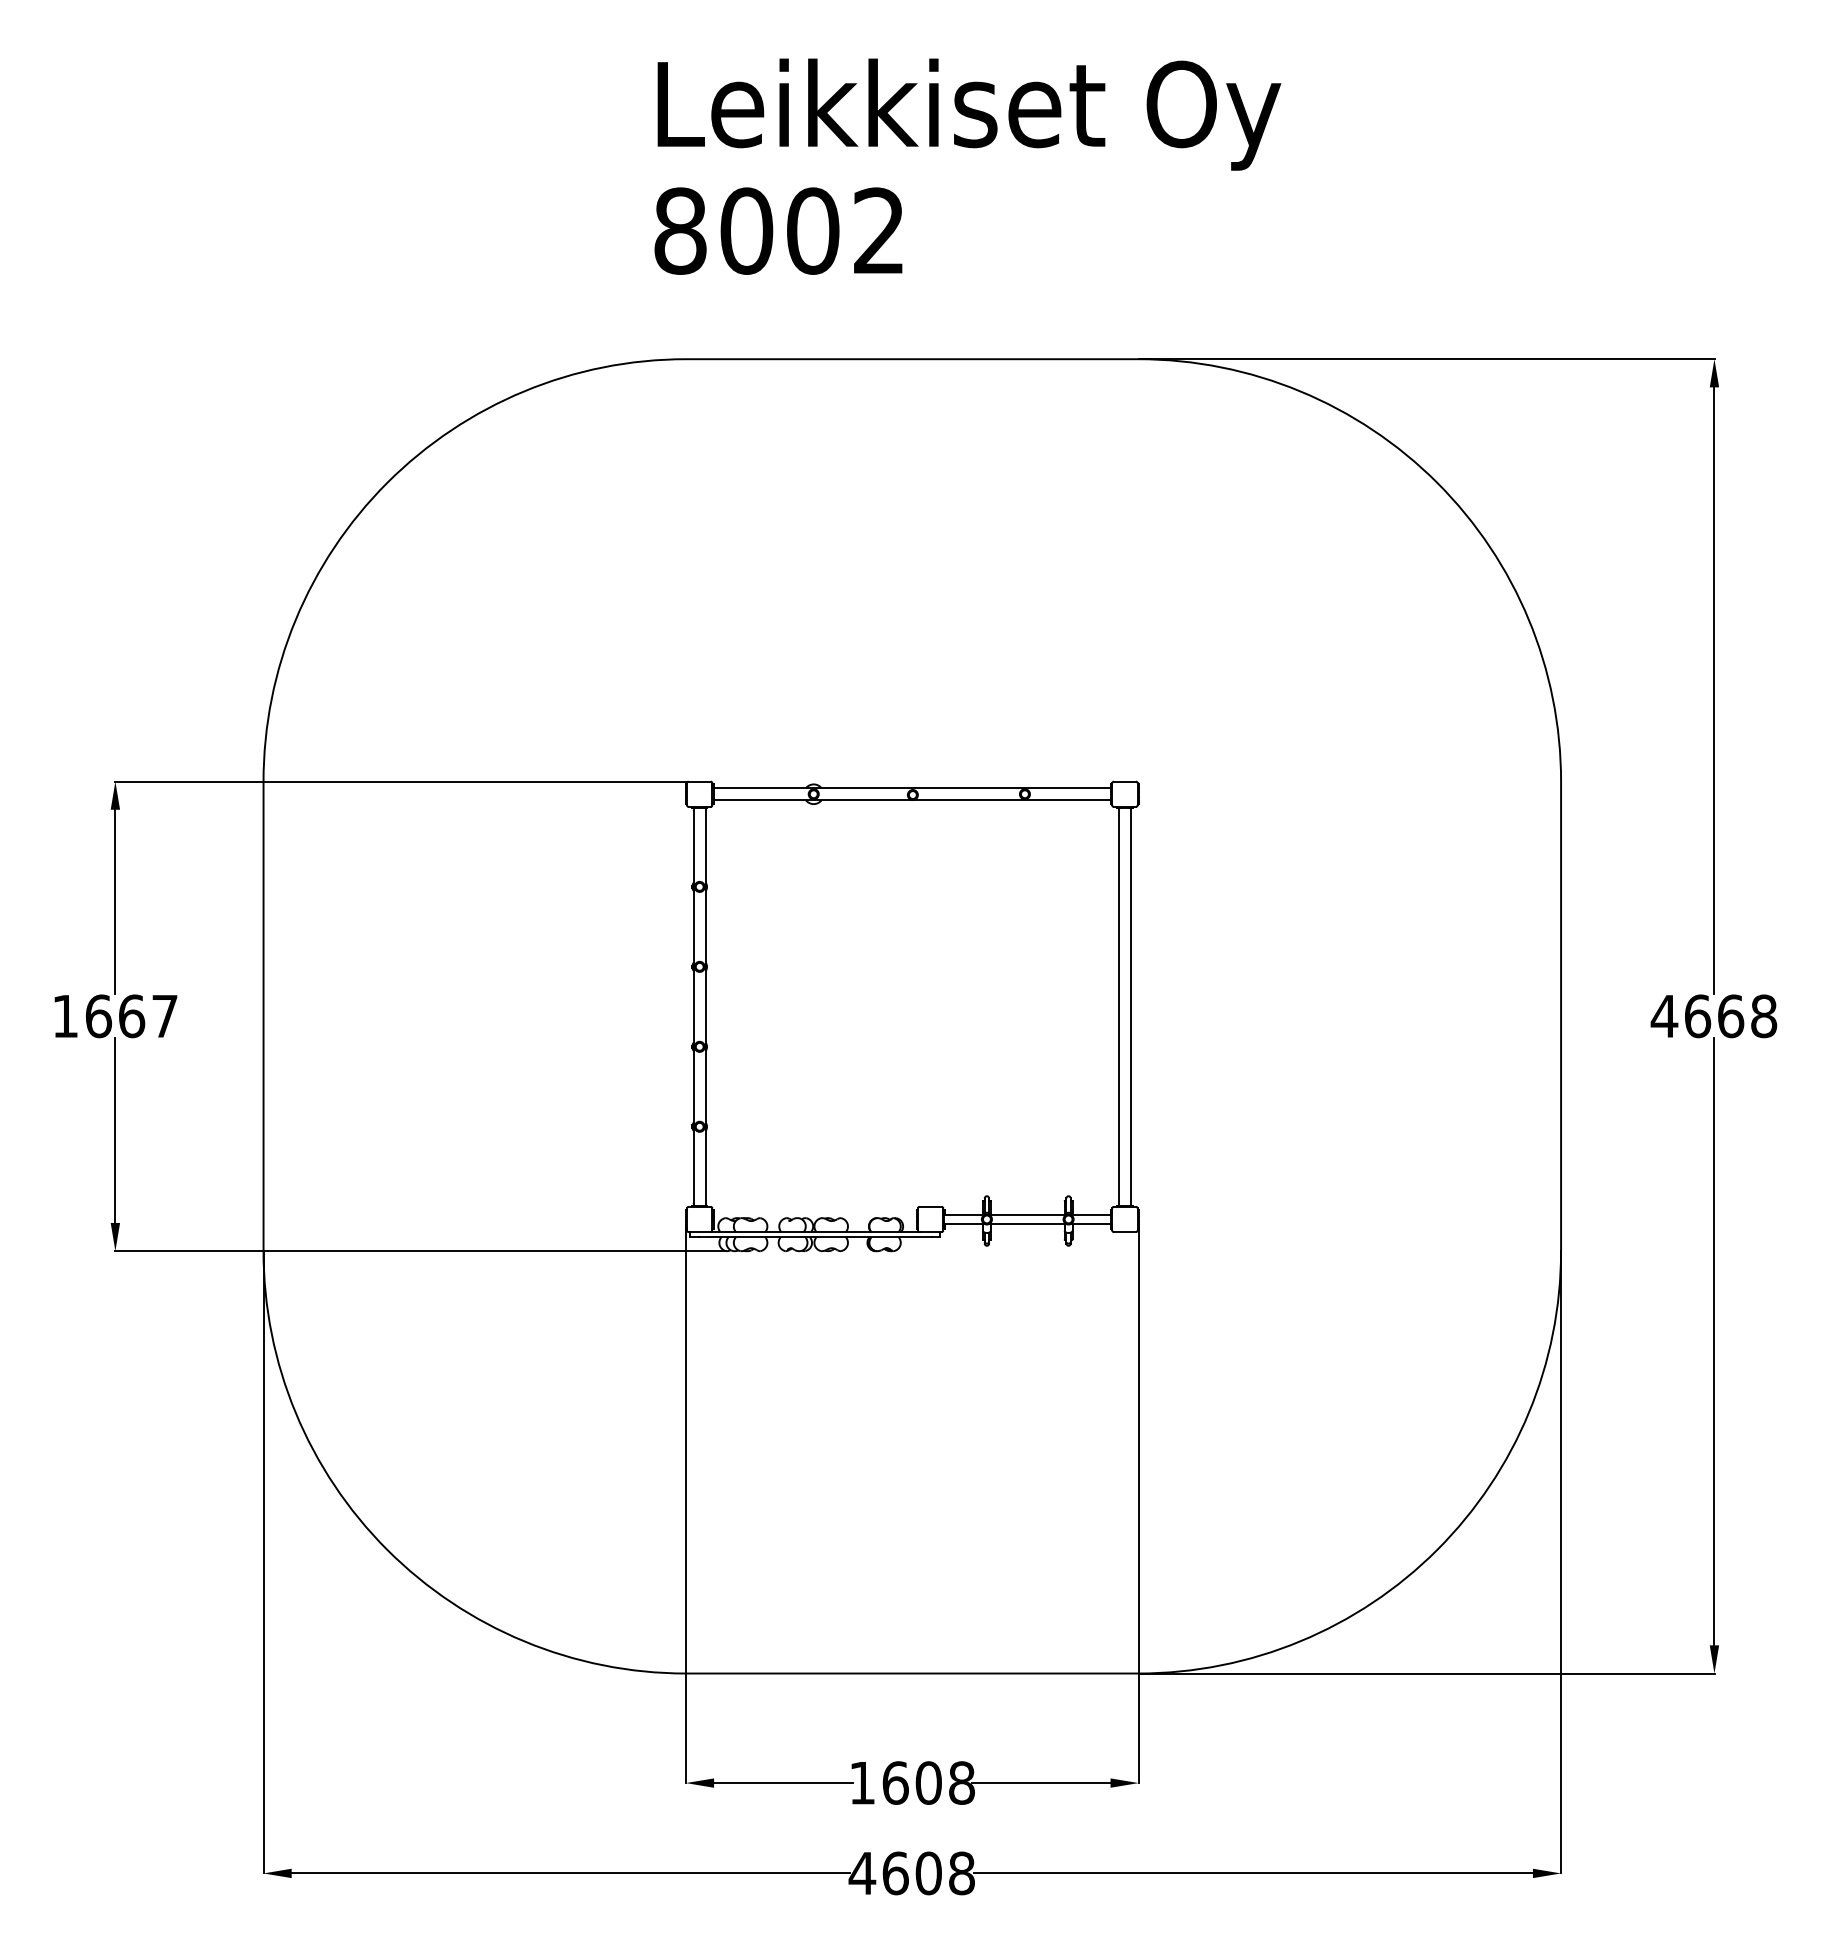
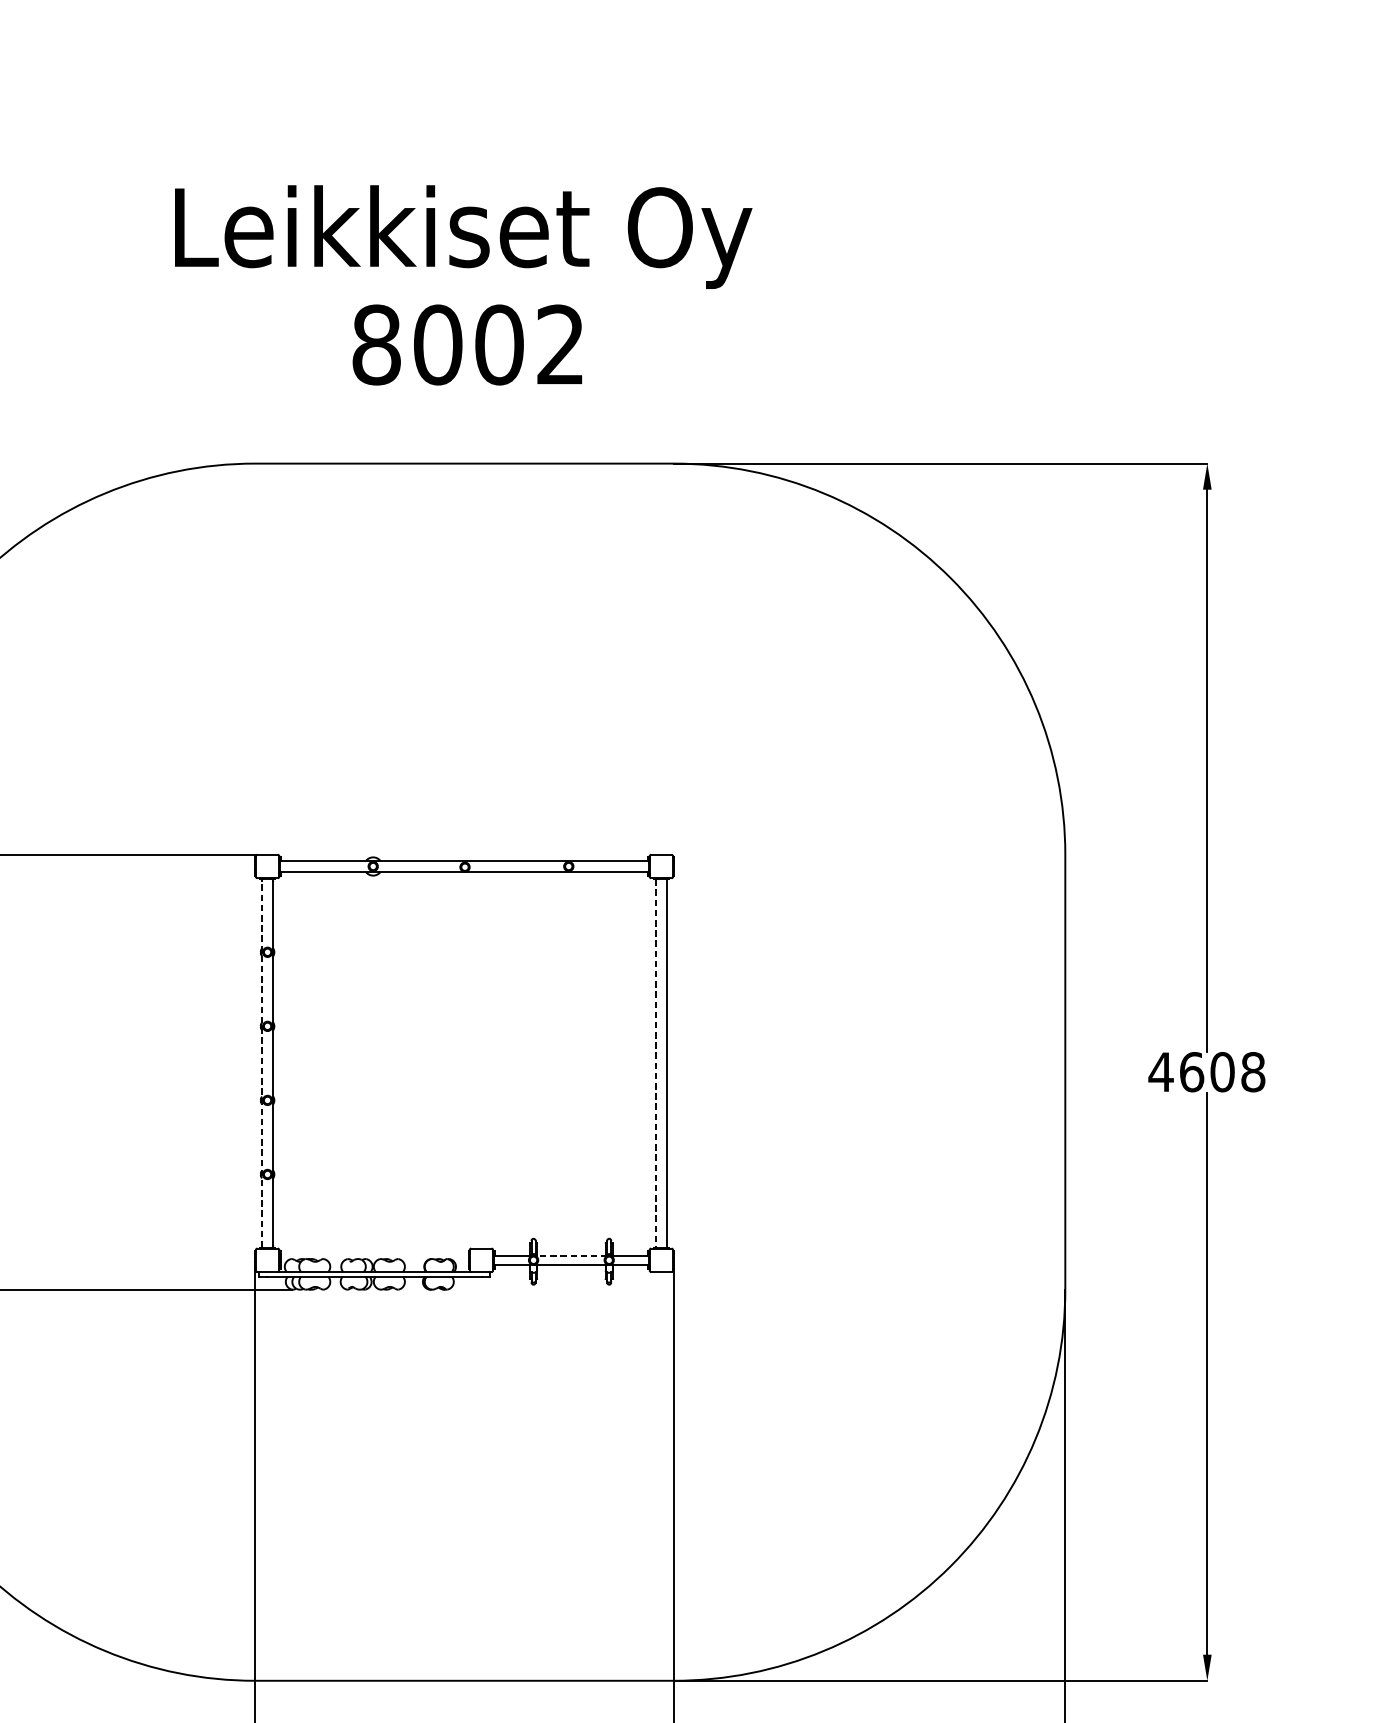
text: (969, 114) -> (463, 236), moved
text: (778, 230) -> (467, 344), moved
line: (693, 1006) -> (261, 1063), solid -> dashed
line: (1118, 1006) -> (655, 1063), solid -> dashed
text: (1731, 1016) -> (1223, 1072), 4668 -> 4608
line: (1027, 1214) -> (571, 1255), solid -> dashed

